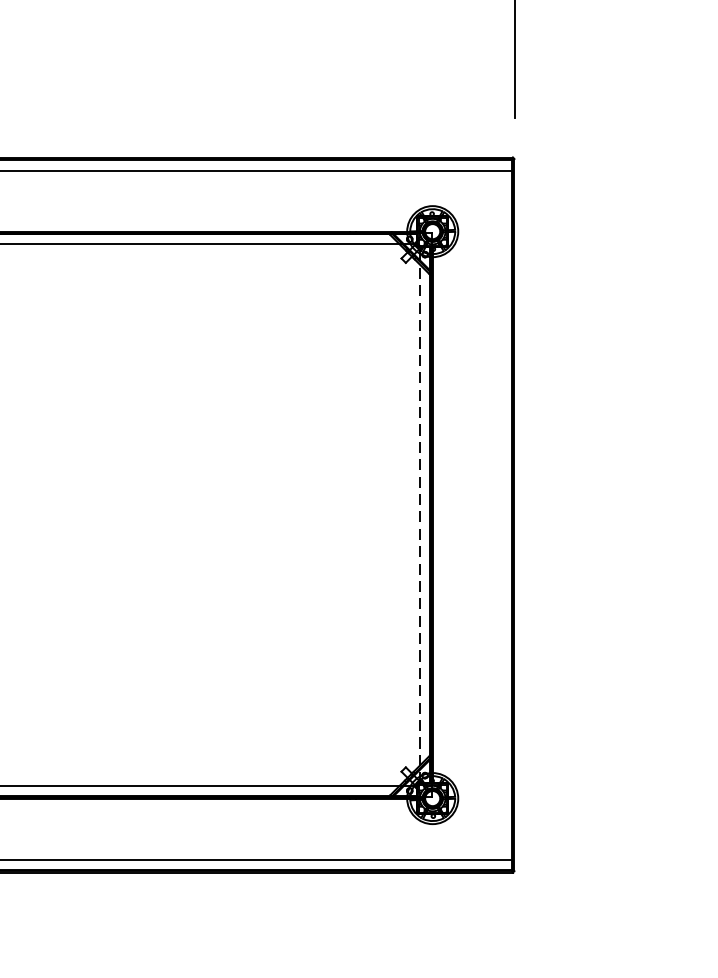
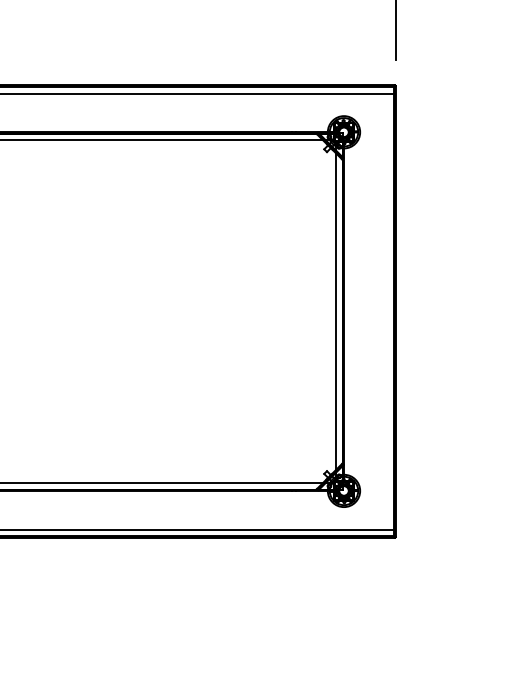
line: (419, 516) -> (335, 312), dashed -> solid

